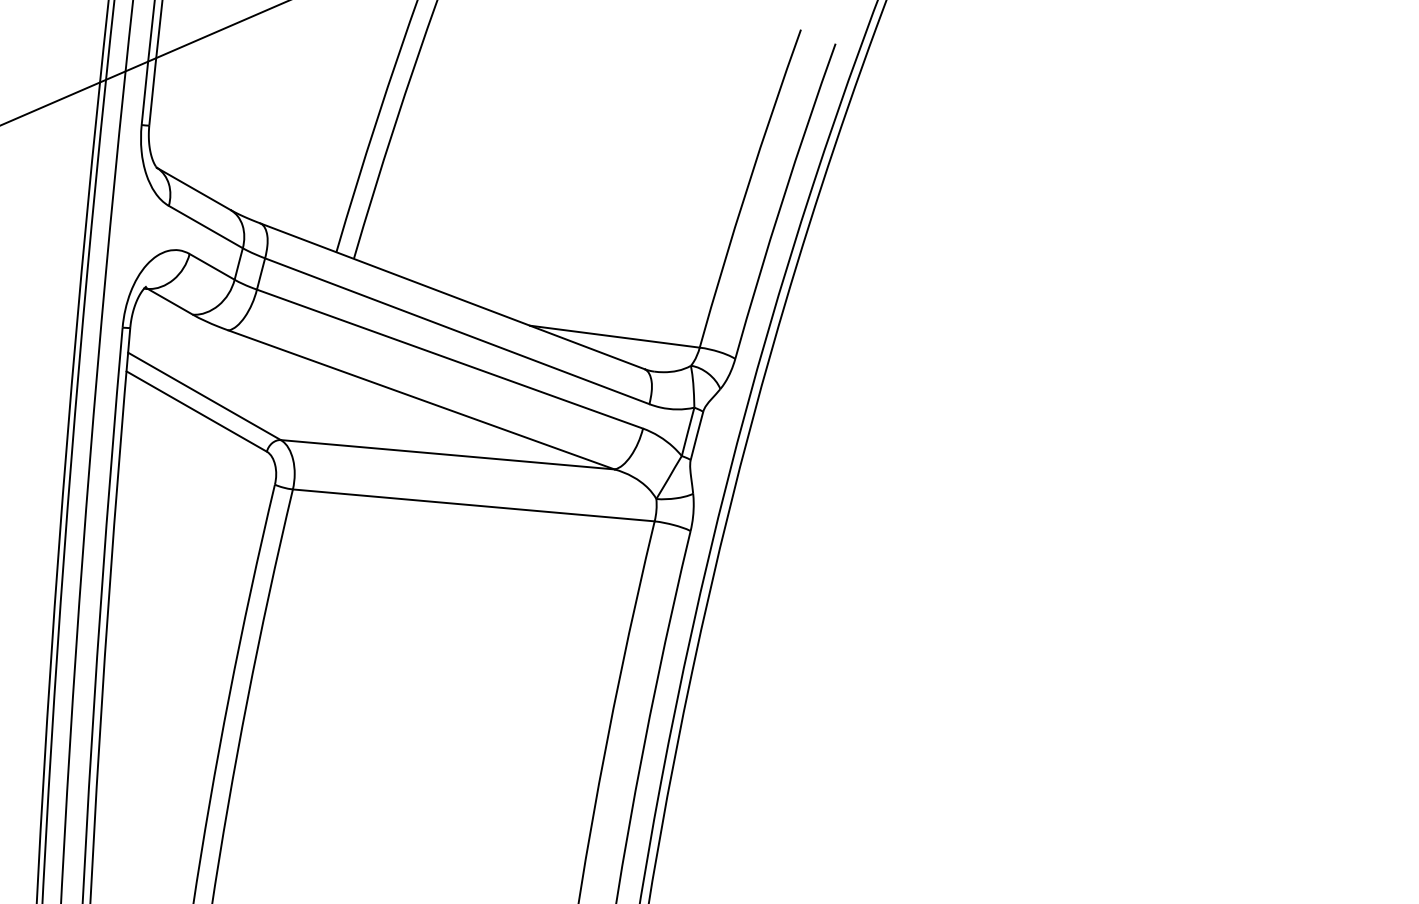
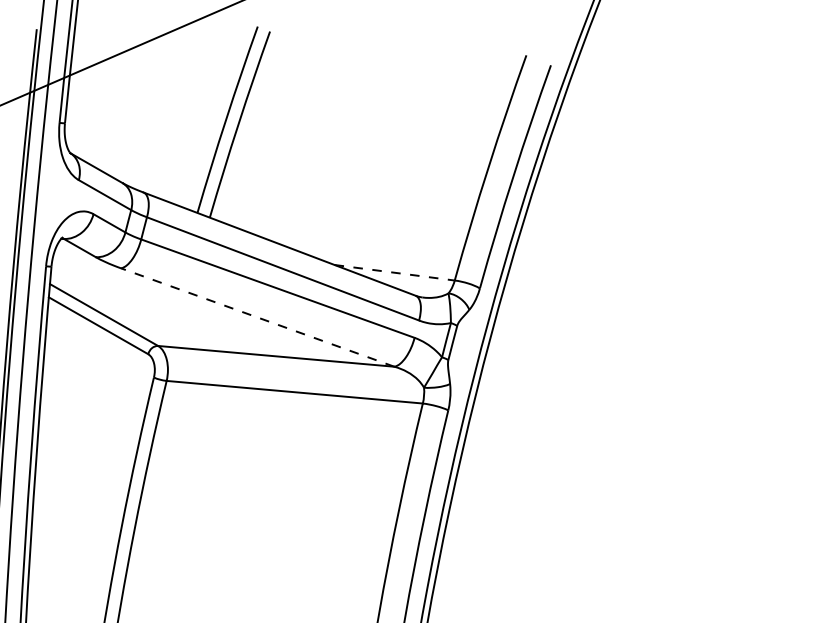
line: (614, 336) -> (394, 272), solid -> dashed
line: (421, 399) -> (257, 317), solid -> dashed

